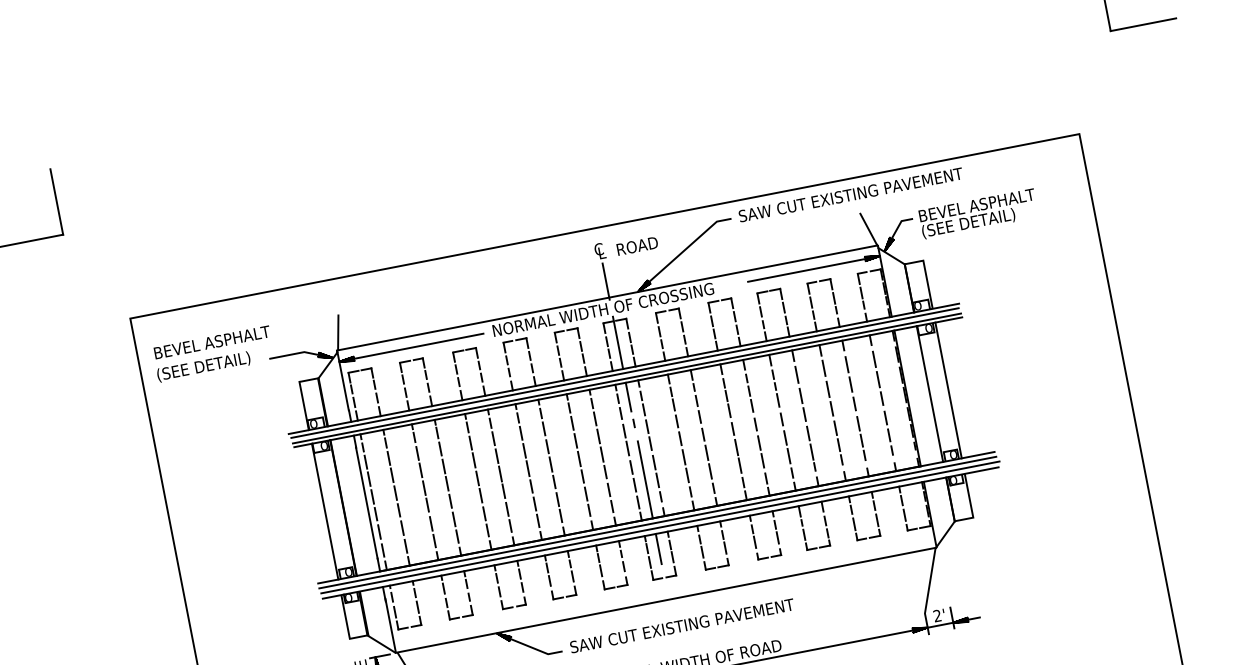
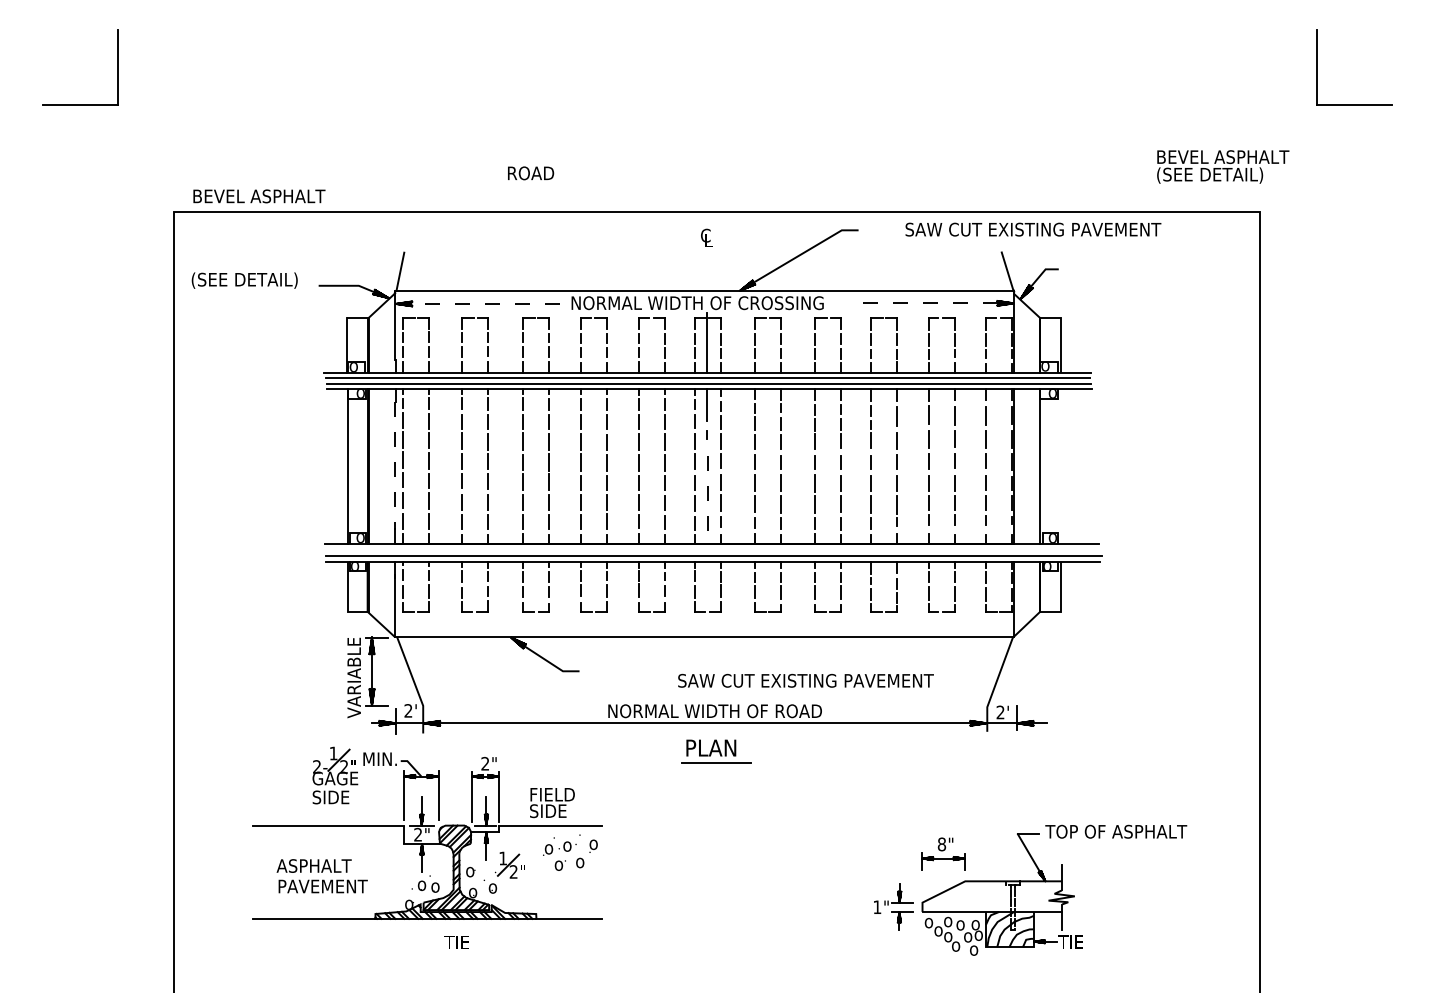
text: (851, 194) -> (1033, 229), moved
text: (978, 213) -> (1223, 166), moved
text: (637, 246) -> (531, 173), moved
line: (814, 268) -> (939, 303), solid -> dashed
line: (605, 281) -> (706, 272), removed
text: (212, 342) -> (259, 196), moved
line: (411, 347) -> (478, 303), solid -> dashed
line: (948, 389) -> (1061, 465), removed
line: (645, 480) -> (707, 500), solid -> dashed
line: (366, 502) -> (395, 465), solid -> dashed
line: (657, 522) -> (711, 549), removed
line: (658, 548) -> (707, 578), removed
text: (681, 625) -> (805, 680), moved

